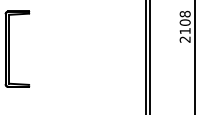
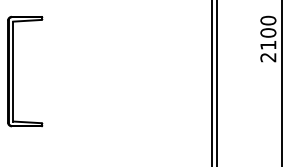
text: (185, 13) -> (268, 19), 2108 -> 2100

